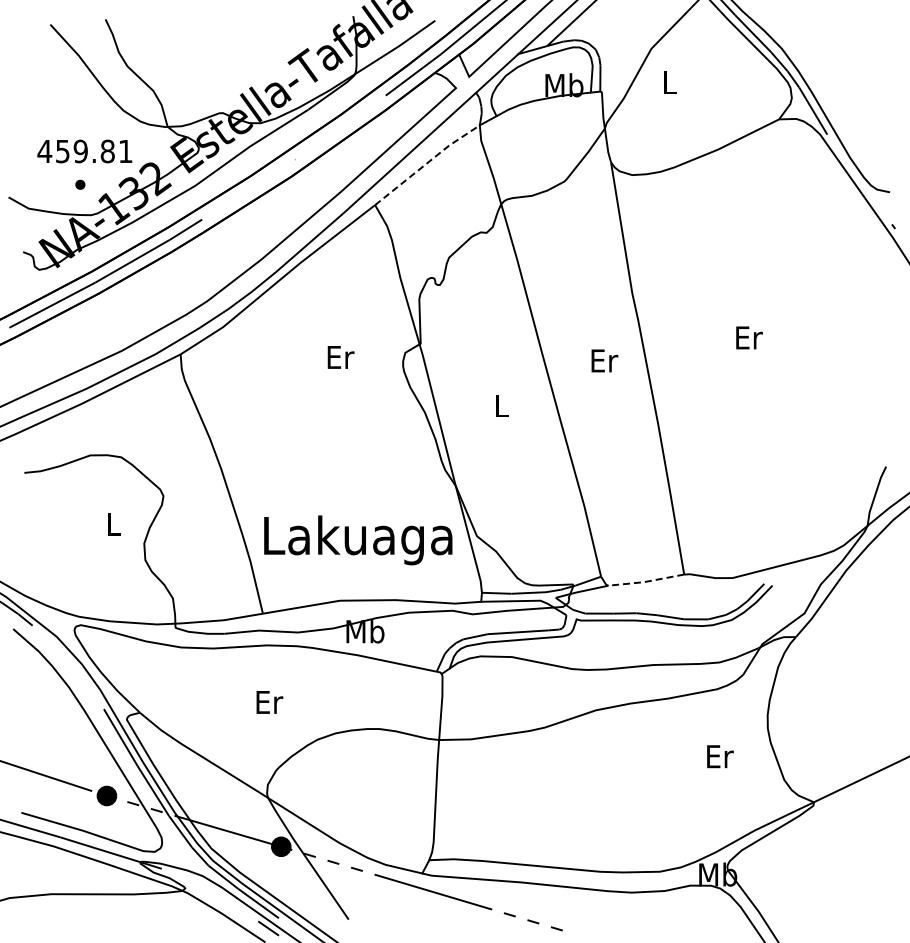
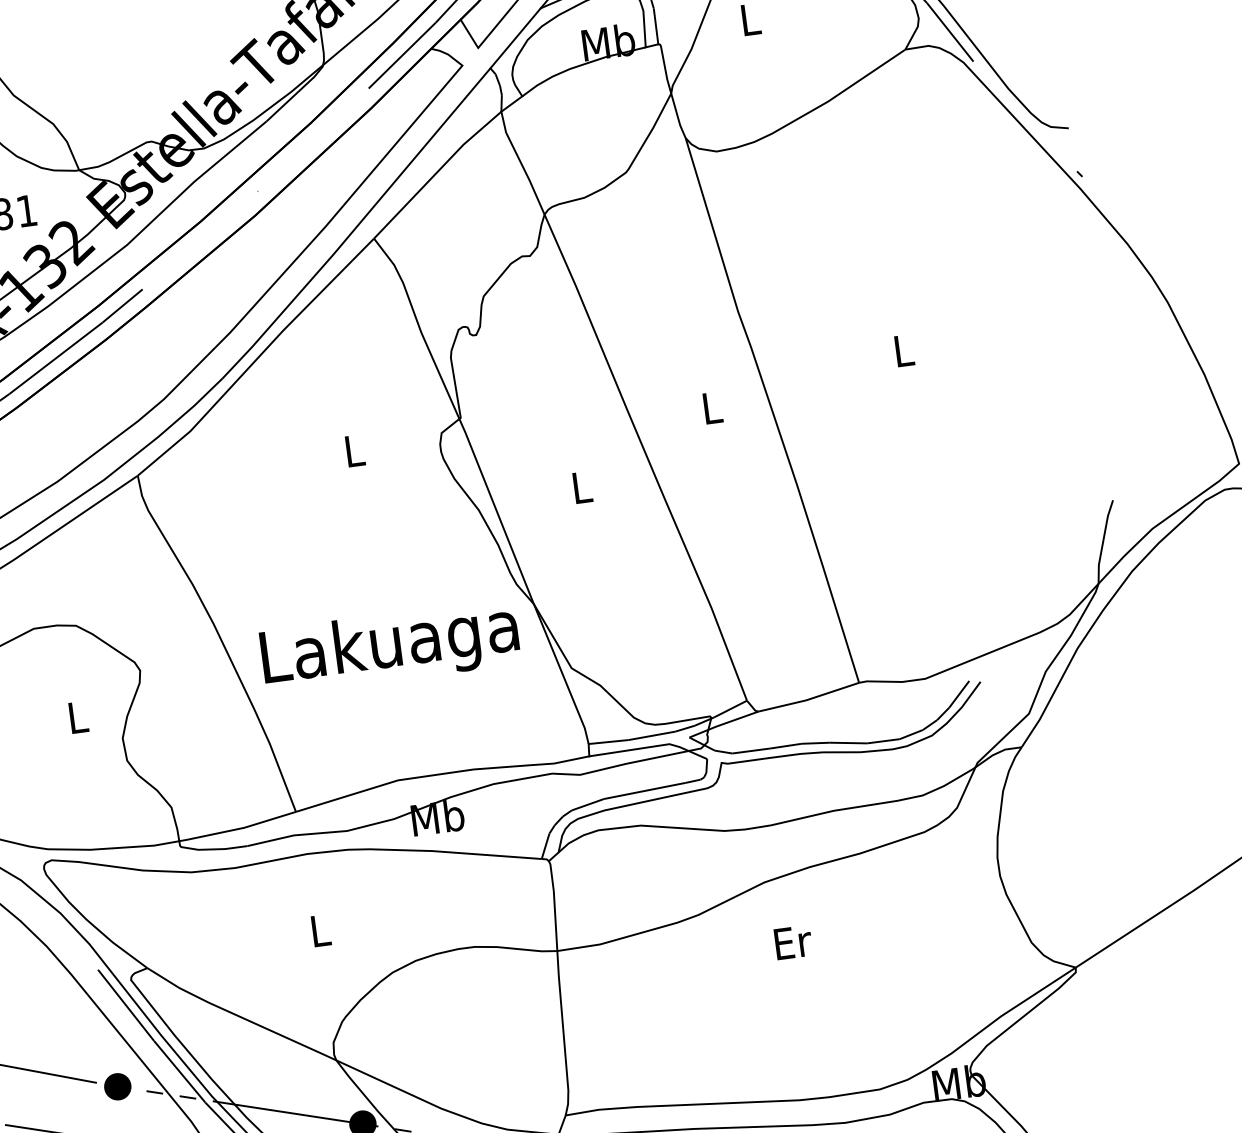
line: (426, 163) -> (436, 172), dashed -> solid
text: (749, 337) -> (904, 350), Er -> L
text: (340, 357) -> (354, 451), Er -> L
text: (604, 360) -> (712, 407), Er -> L
text: (358, 540) -> (390, 647), moved
line: (646, 581) -> (809, 699), dashed -> solid
text: (269, 702) -> (320, 930), Er -> L
text: (720, 756) -> (793, 942), moved

